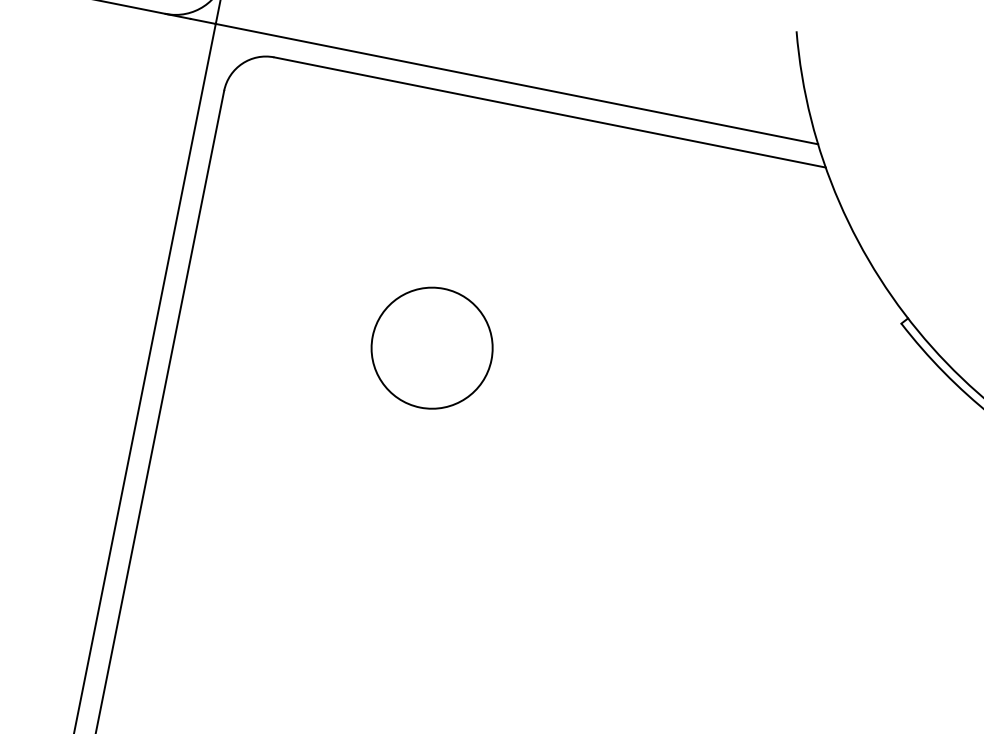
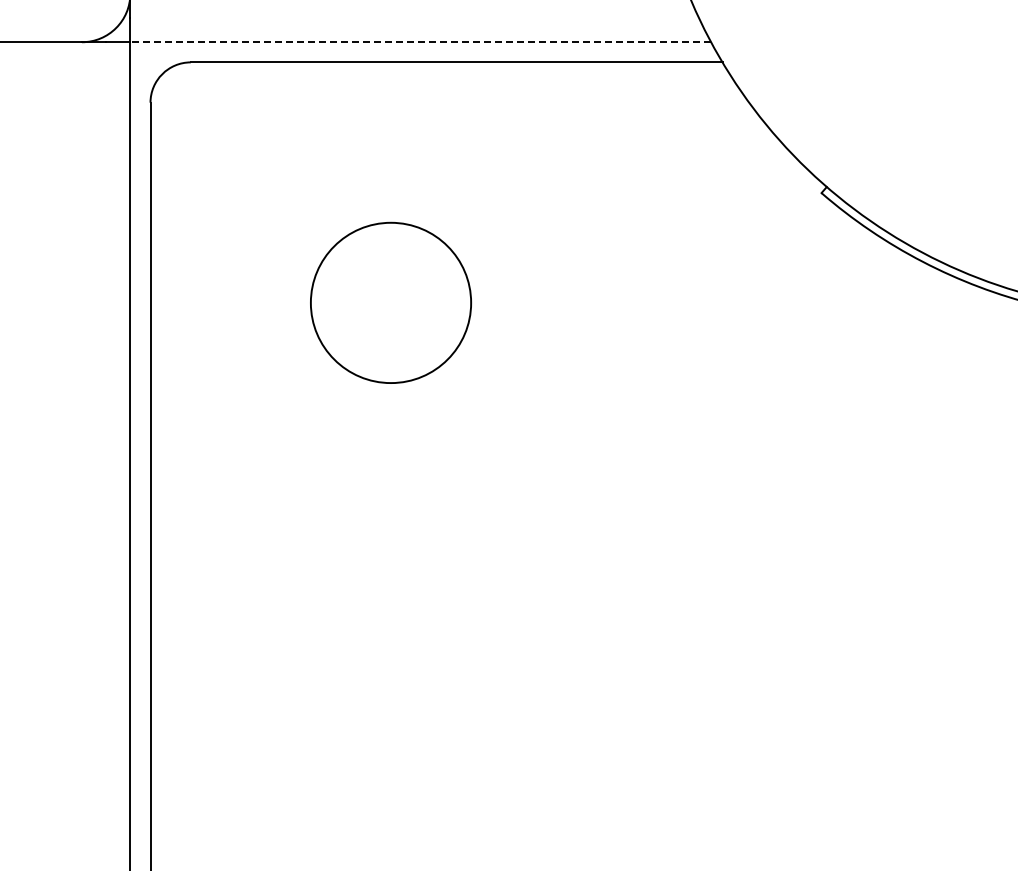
line: (516, 84) -> (420, 42), solid -> dashed
circle: (431, 347) -> (390, 302), size x1.4

